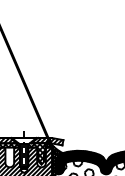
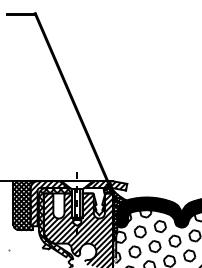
hatch: (36, 153) -> (93, 200), removed

